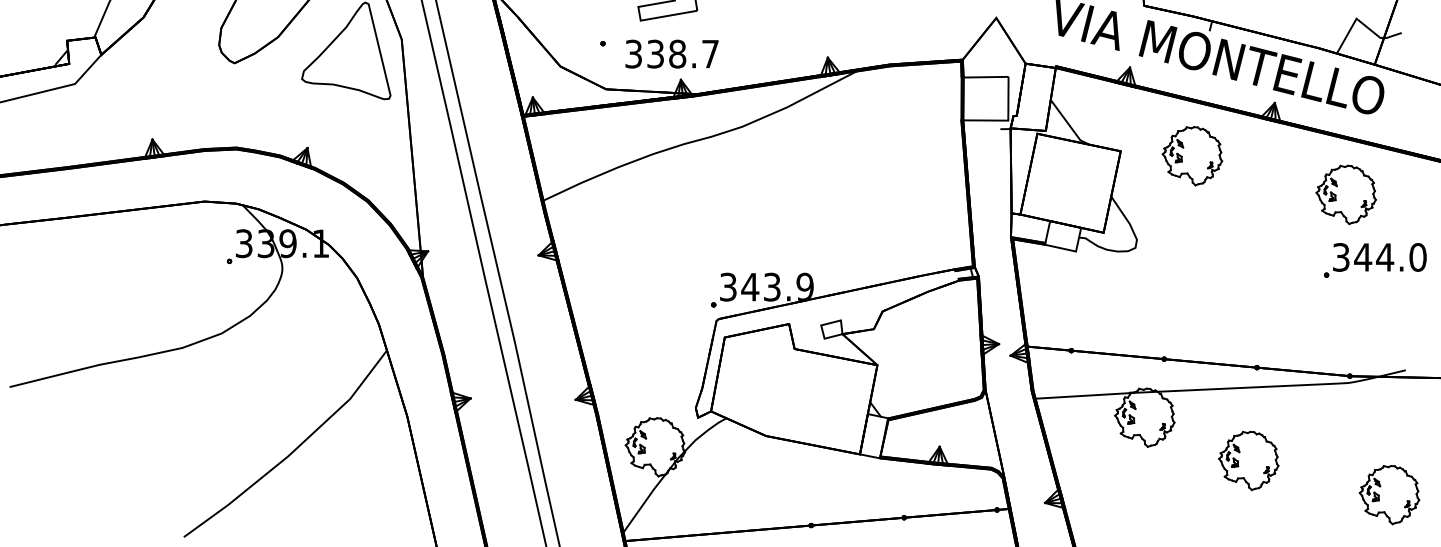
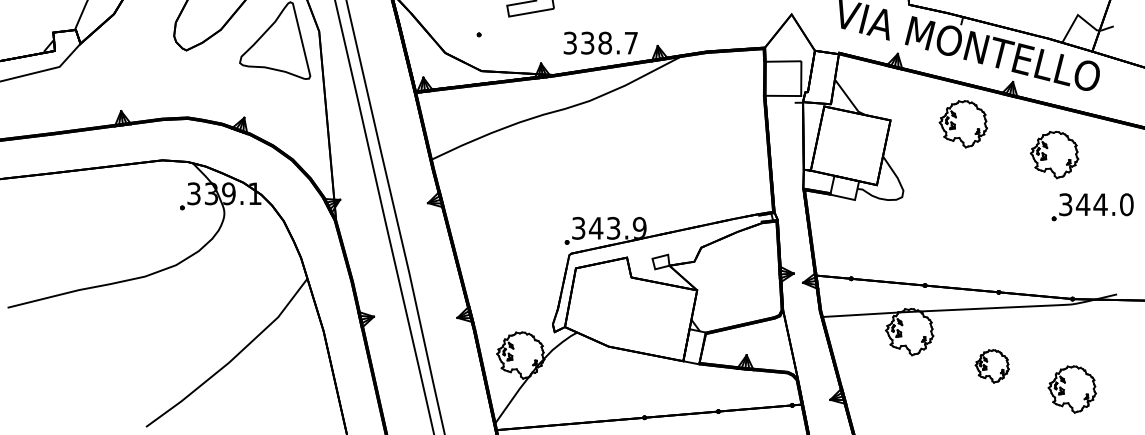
text: (671, 53) -> (600, 42), moved
part: (1192, 156) -> (963, 124), moved
part: (1345, 194) -> (1054, 154), moved
part: (1248, 460) -> (992, 366), size x0.7
part: (1389, 495) -> (1072, 389), moved

